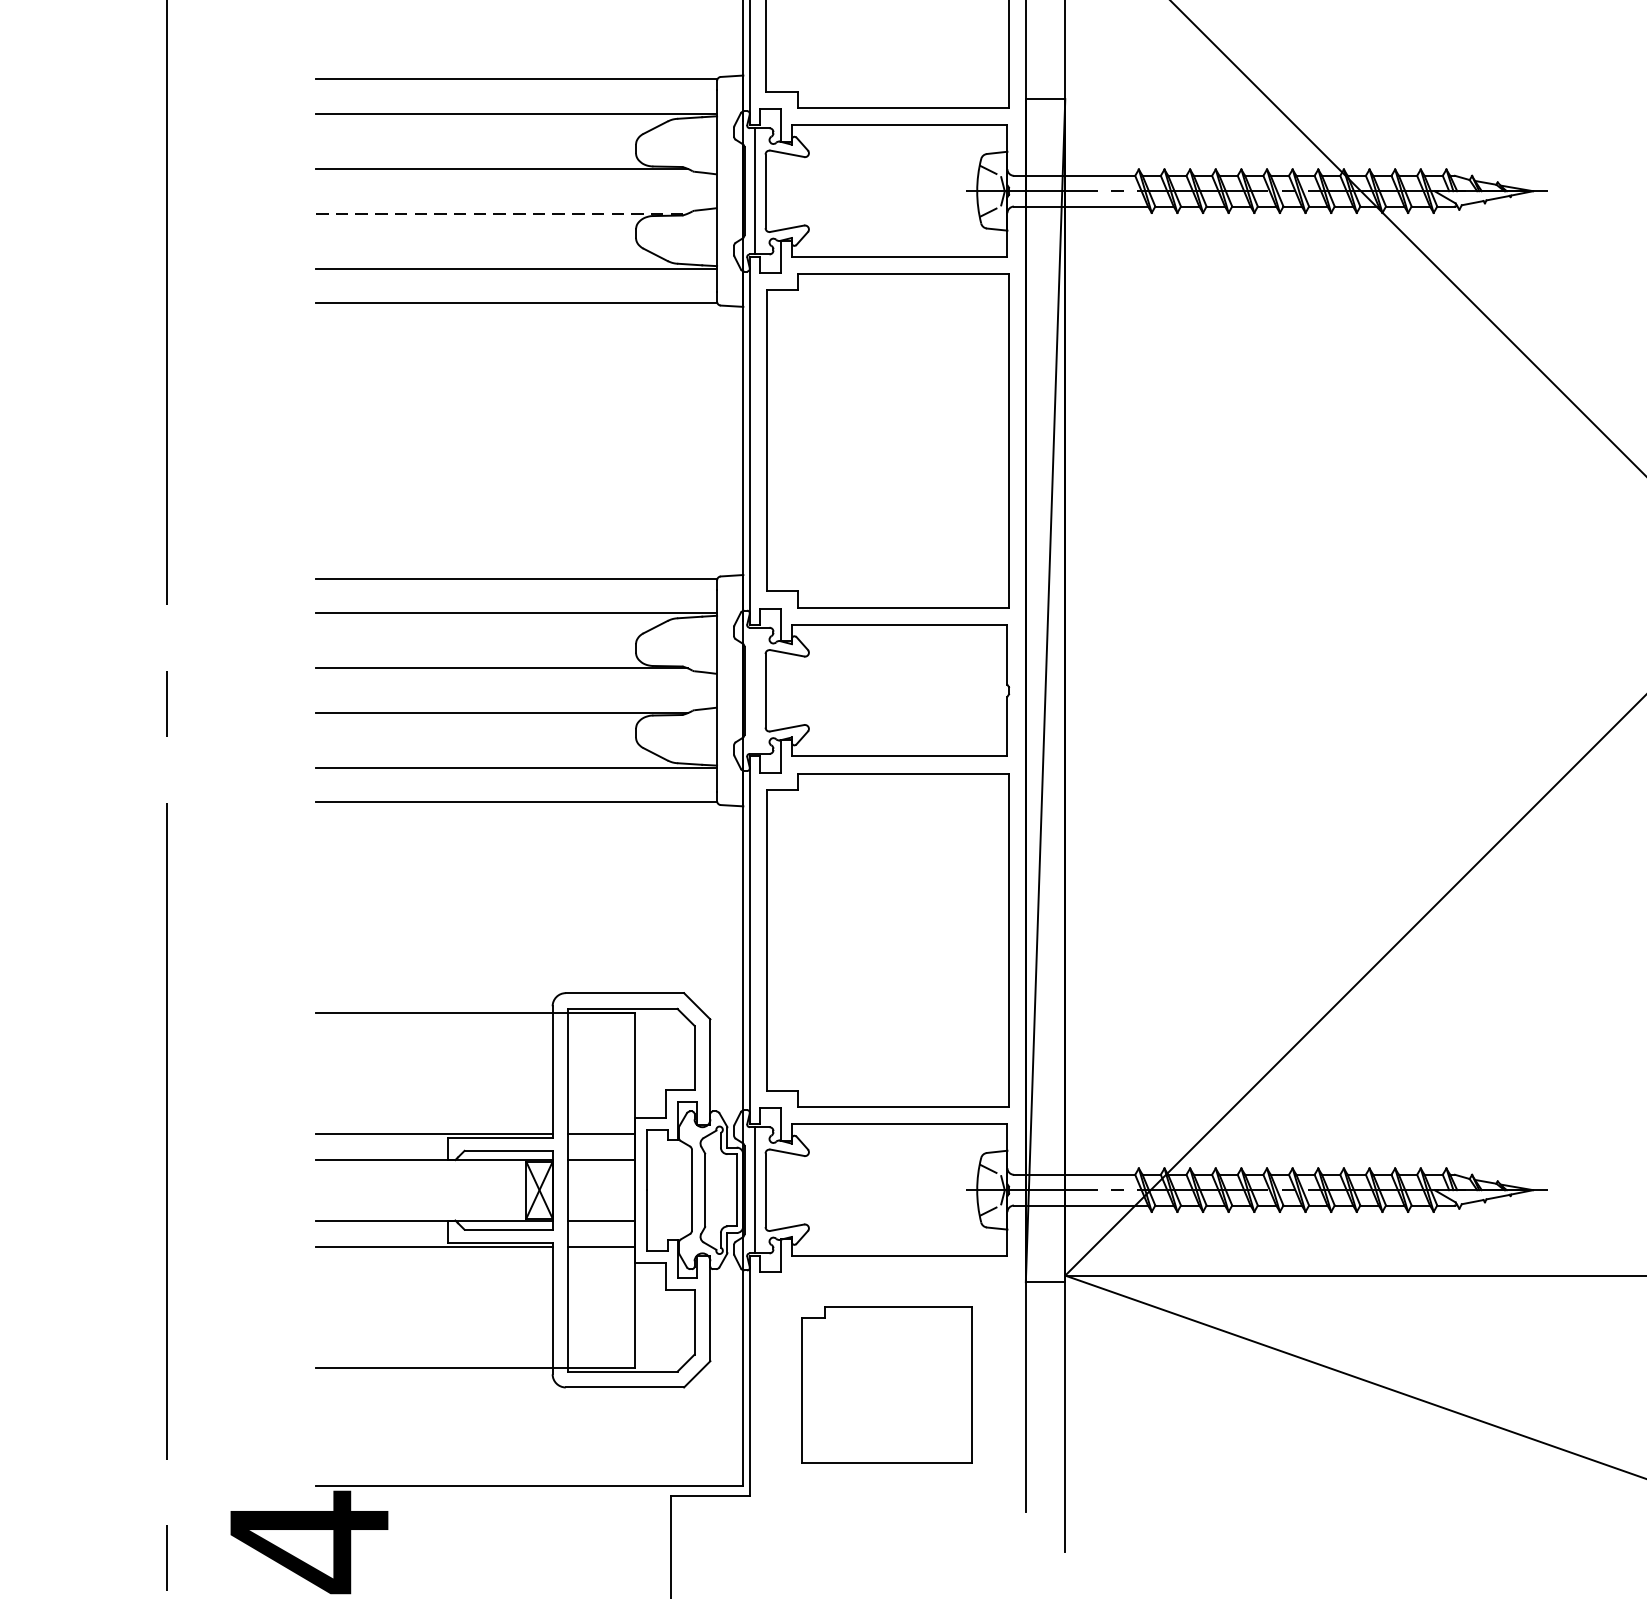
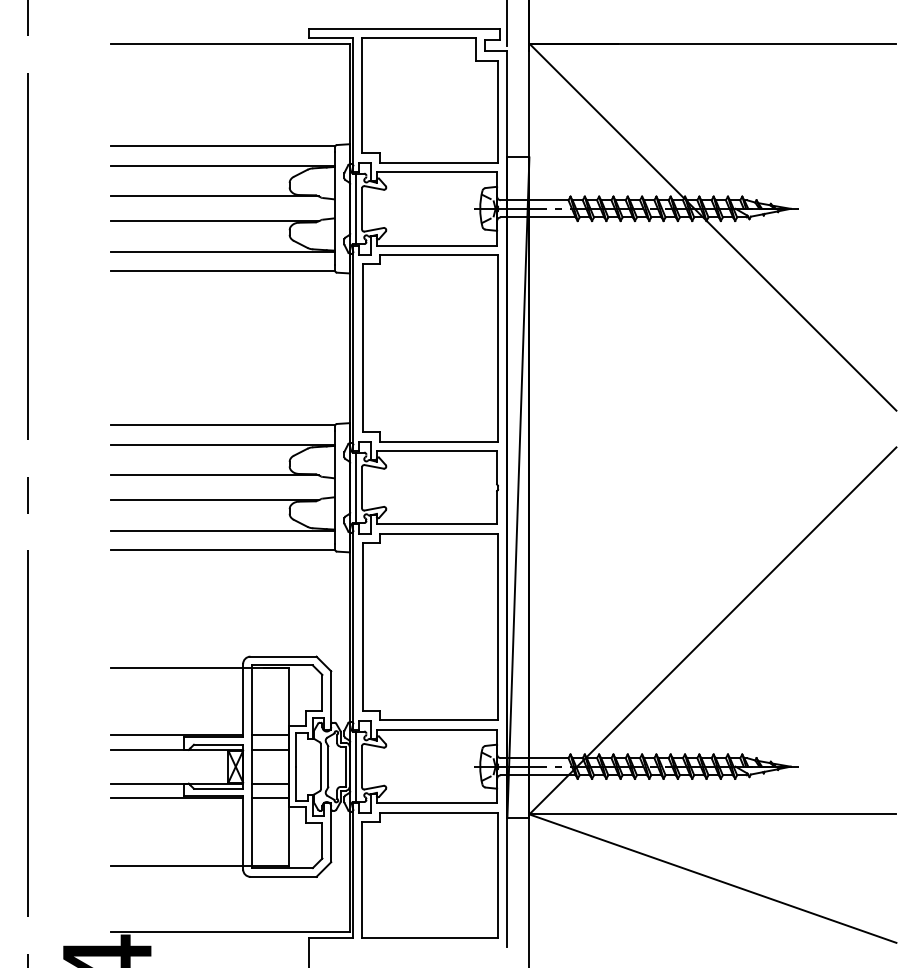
line: (501, 213) -> (214, 221), dashed -> solid
line: (755, 690) -> (356, 487), added
part: (886, 1385) -> (429, 875), size x1.43

